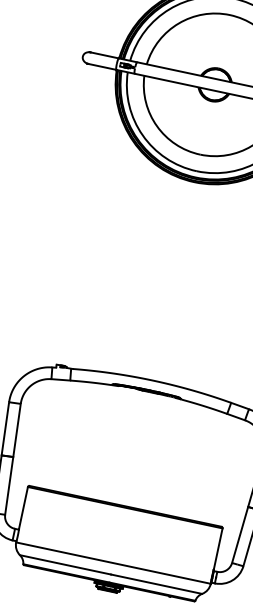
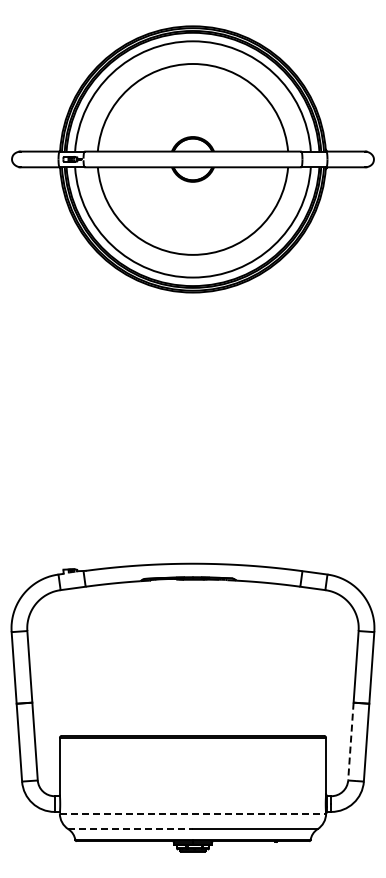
line: (239, 535) -> (350, 742), solid -> dashed
line: (113, 563) -> (193, 813), solid -> dashed
line: (66, 565) -> (131, 829), solid -> dashed

